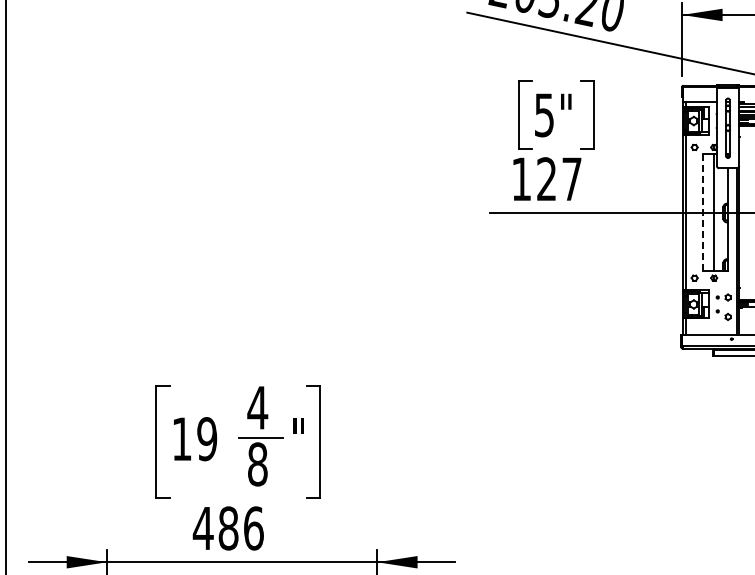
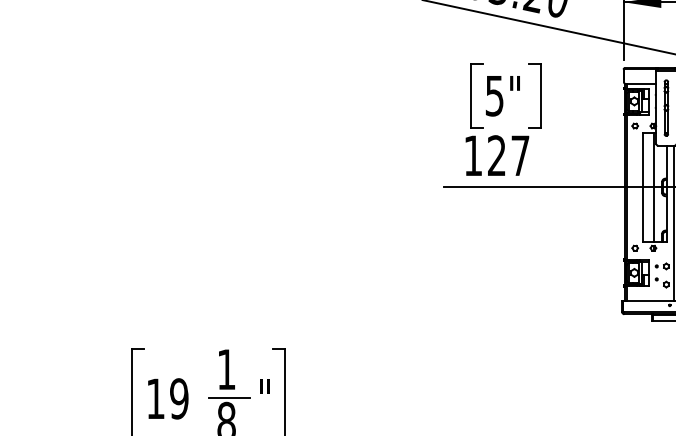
line: (703, 213) -> (643, 187), dashed -> solid
text: (257, 407) -> (226, 369), 4 -> 1

